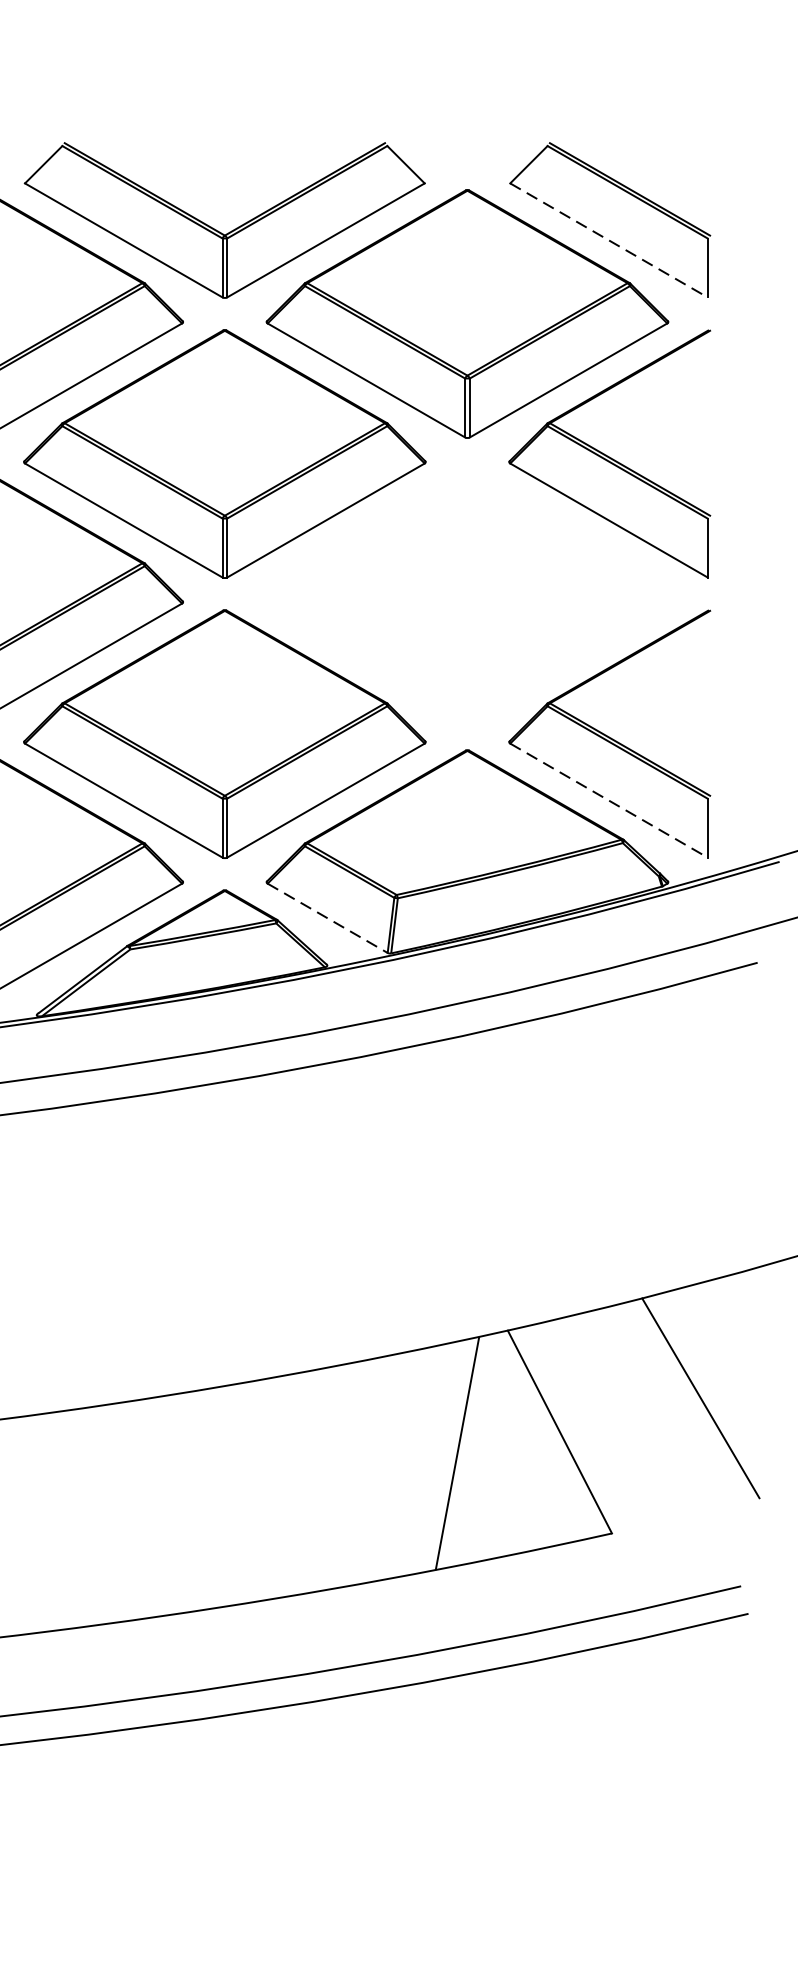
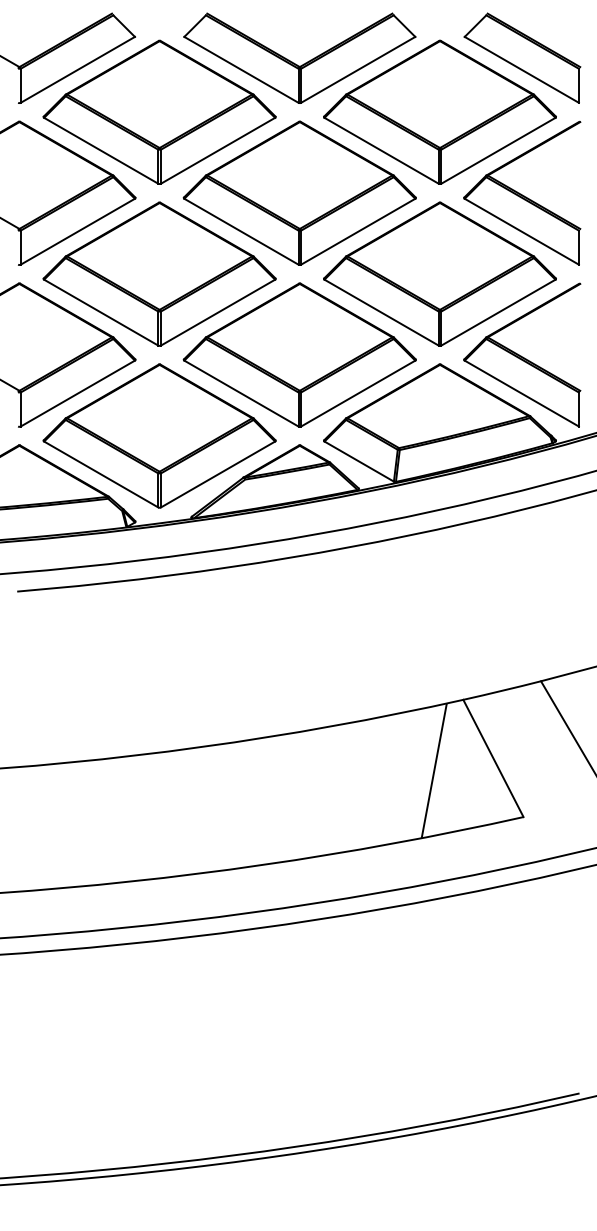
line: (608, 239) -> (521, 69), dashed -> solid
part: (466, 592) -> (439, 273), added
line: (608, 800) -> (521, 393), dashed -> solid
line: (328, 918) -> (359, 461), dashed -> solid

